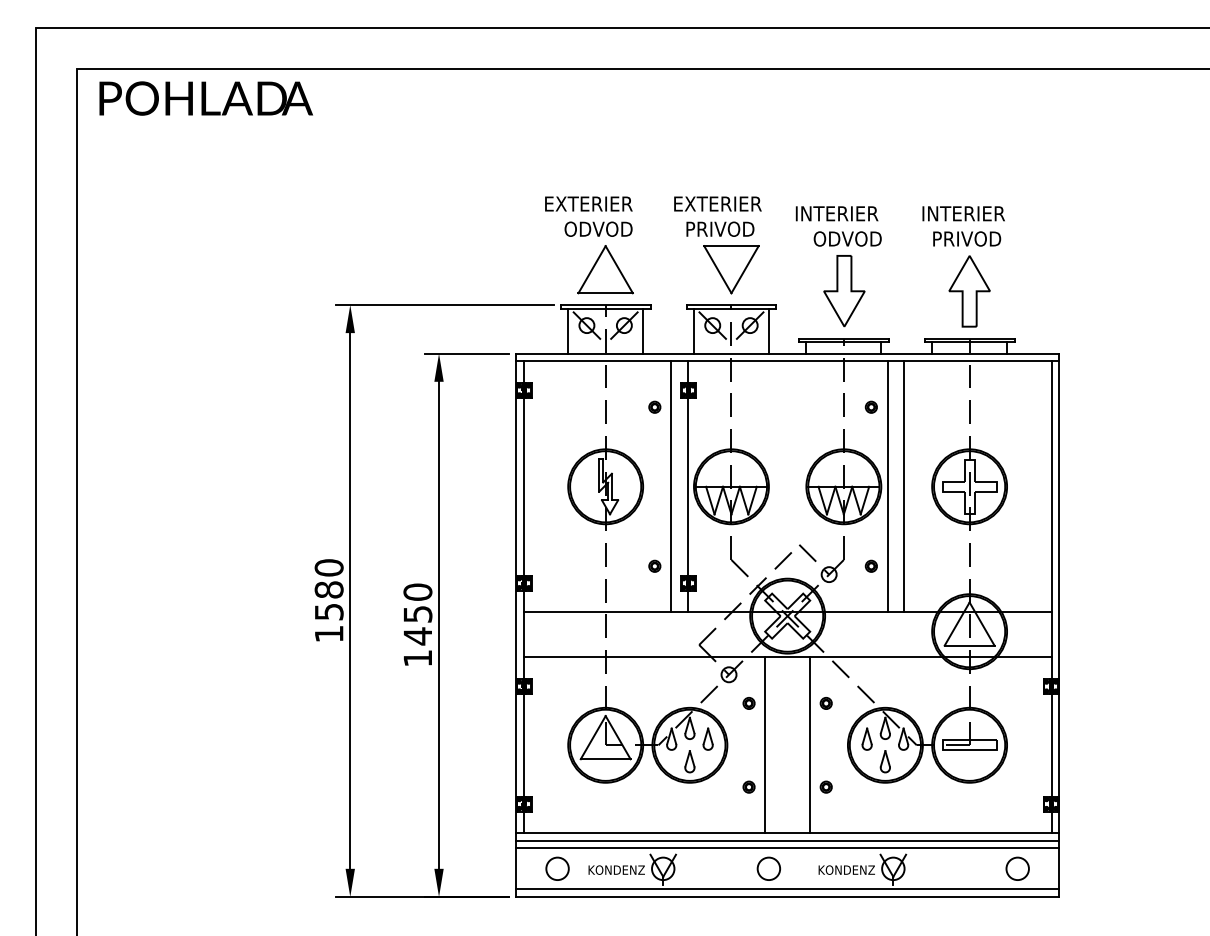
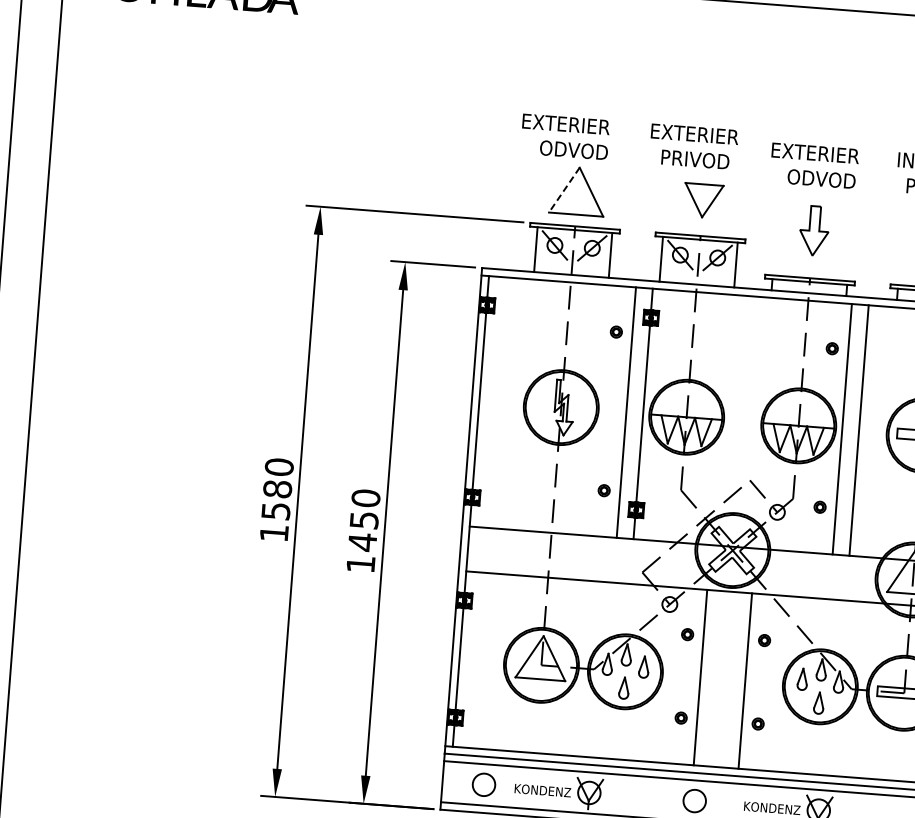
text: (840, 213) -> (816, 153), INTERIER -> EXTERIER
part: (731, 269) -> (703, 200), size x0.7
line: (591, 270) -> (563, 190), solid -> dashed
part: (844, 291) -> (814, 231), size x0.7

